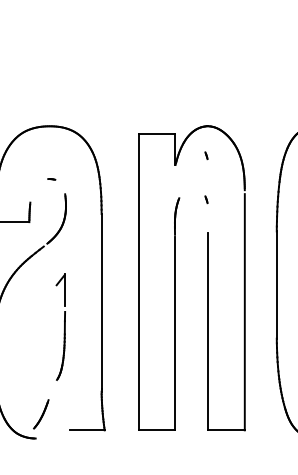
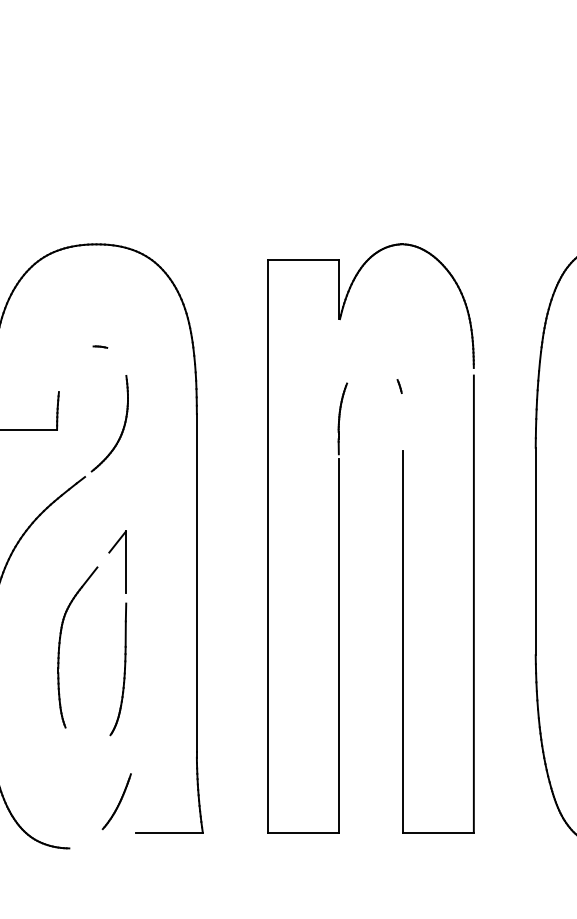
part: (206, 155) -> (399, 300), removed
part: (31, 334) -> (61, 647), added
part: (41, 414) -> (117, 801), moved

